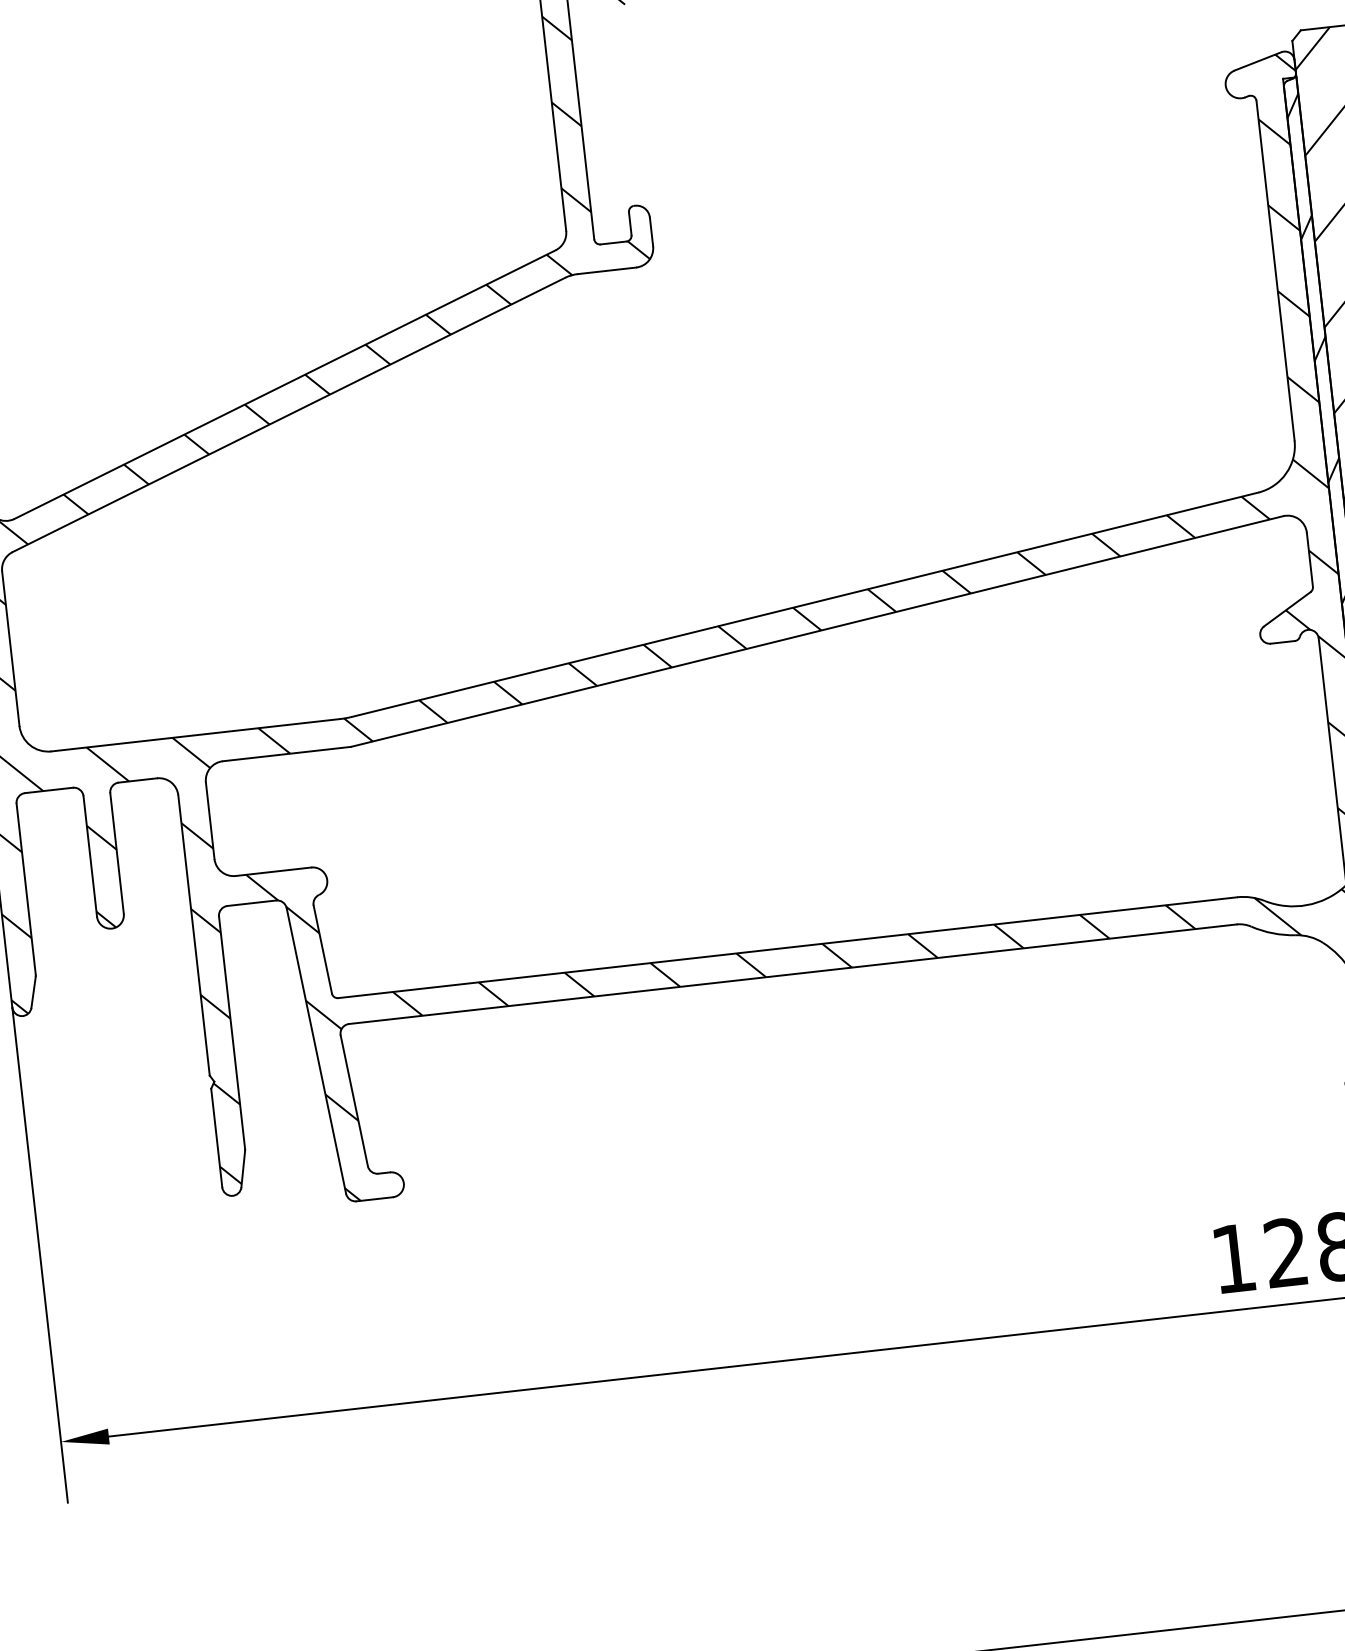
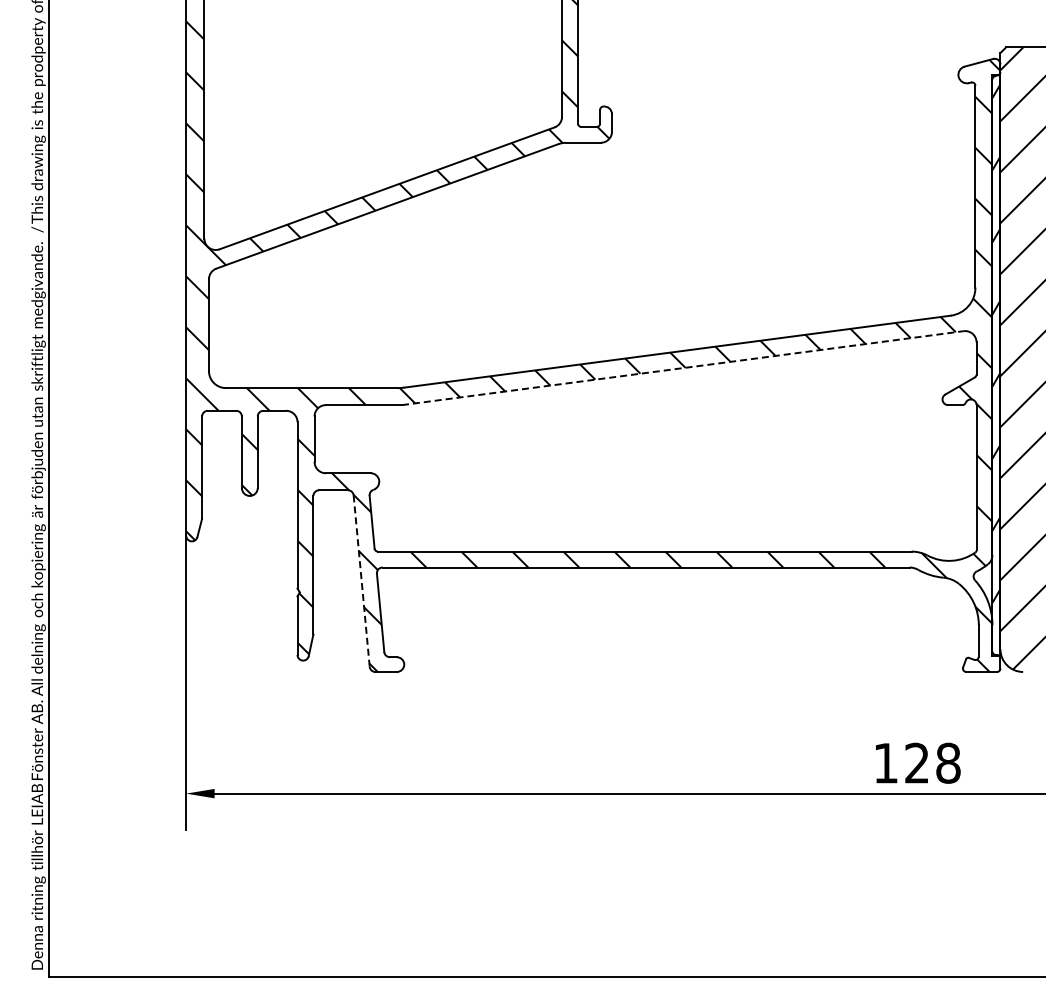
line: (818, 632) -> (683, 368), solid -> dashed
line: (316, 1051) -> (361, 581), solid -> dashed

